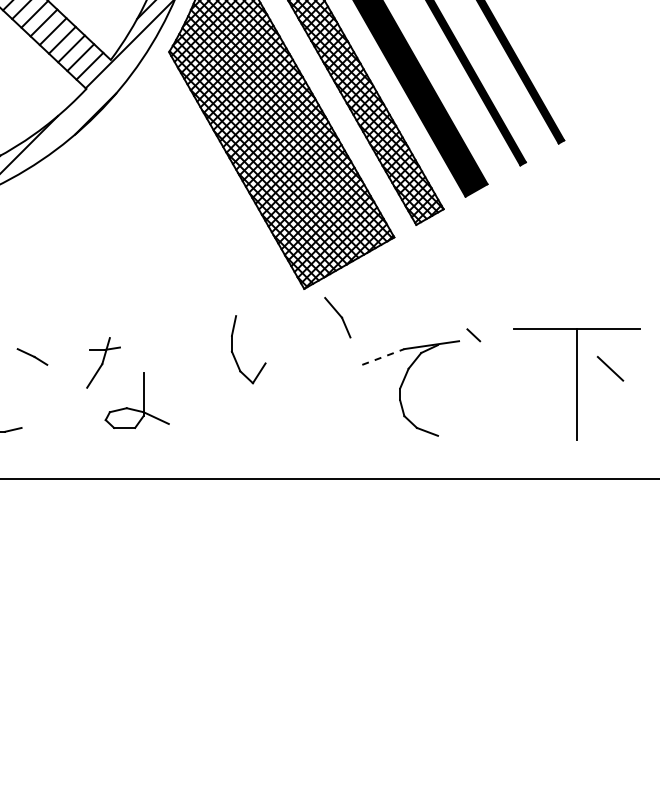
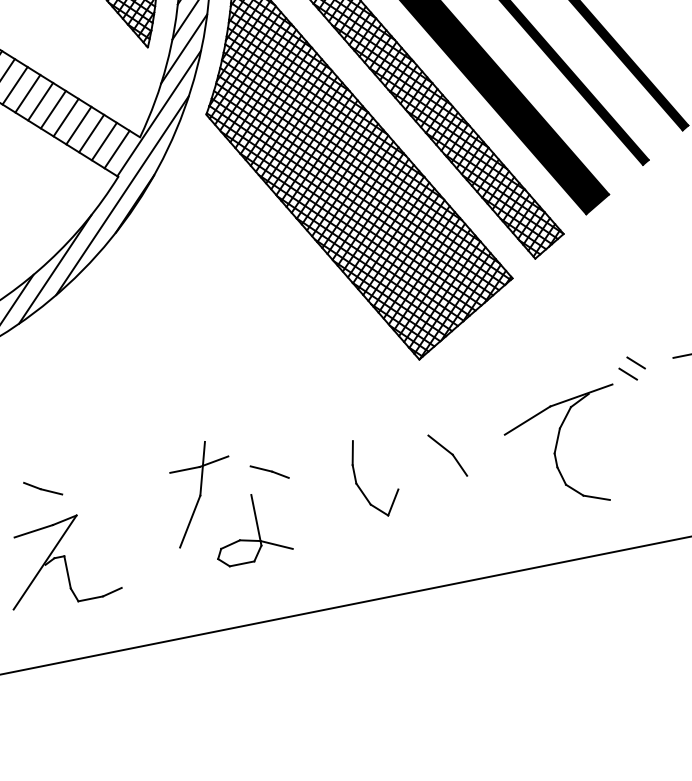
line: (86, 104) -> (122, 195), added
part: (337, 317) -> (447, 455), moved
line: (481, 327) -> (635, 363), added
part: (234, 354) -> (360, 486), moved
line: (32, 356) -> (269, 471), moved
line: (383, 356) -> (527, 420), dashed -> solid
part: (103, 362) -> (202, 492), size x1.67

